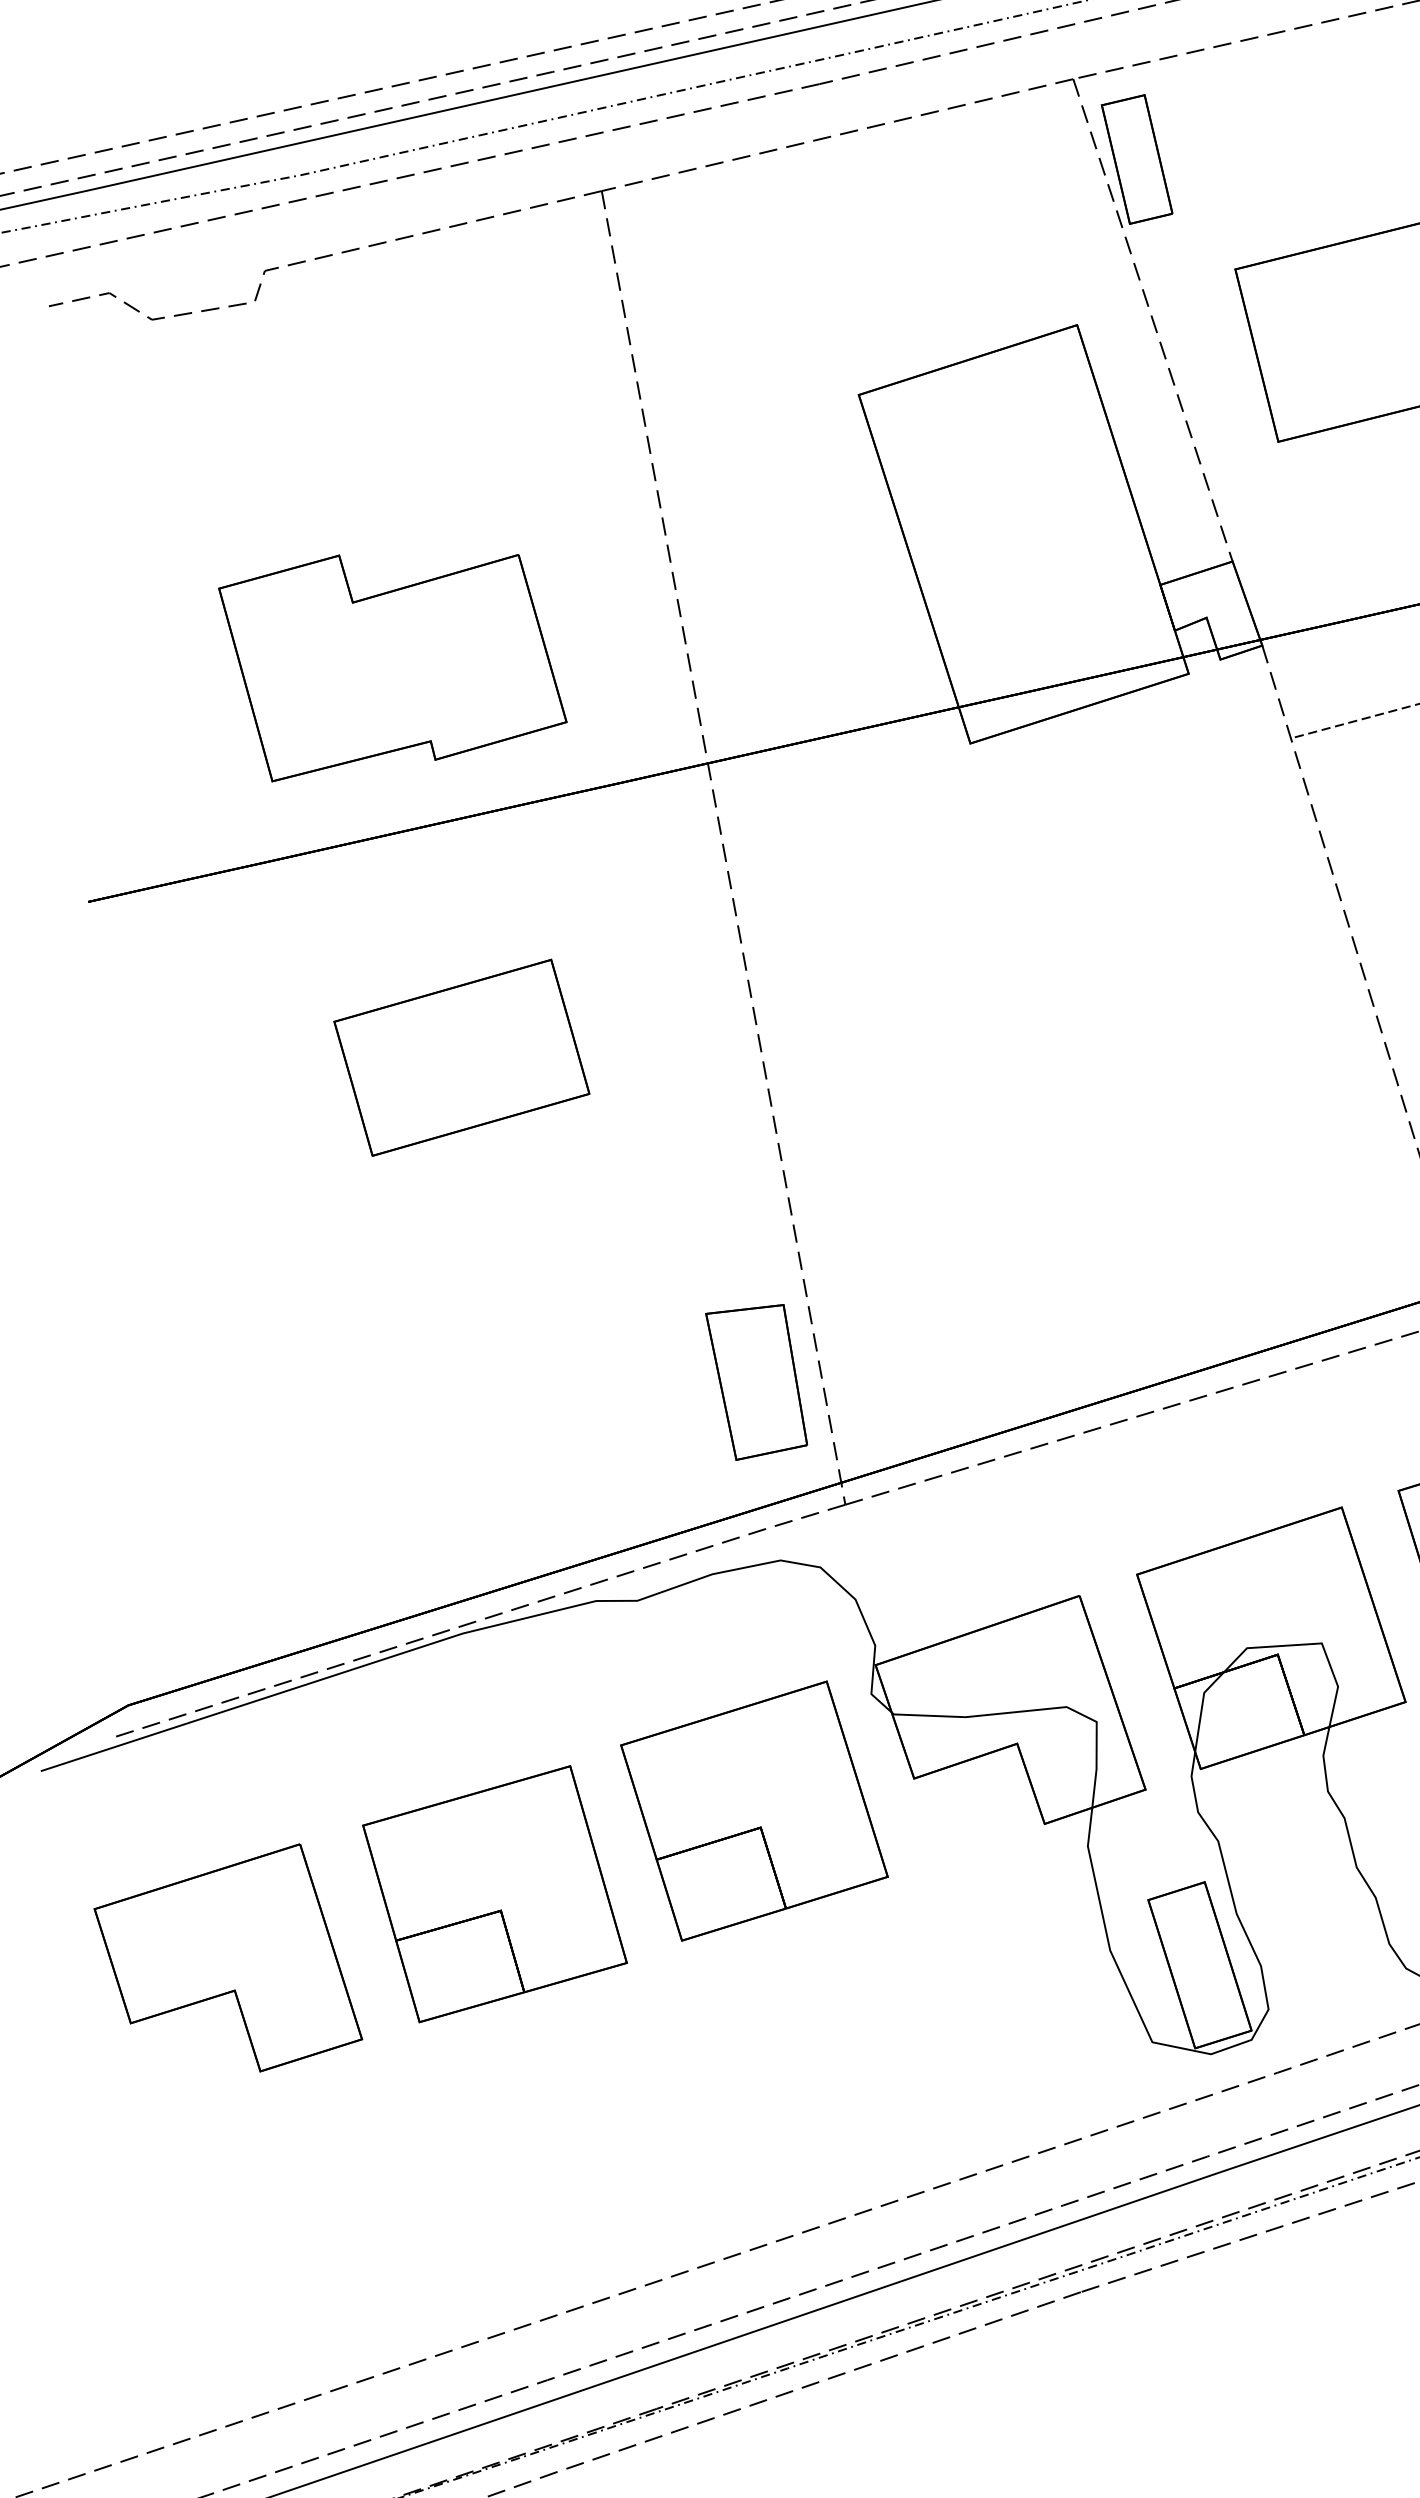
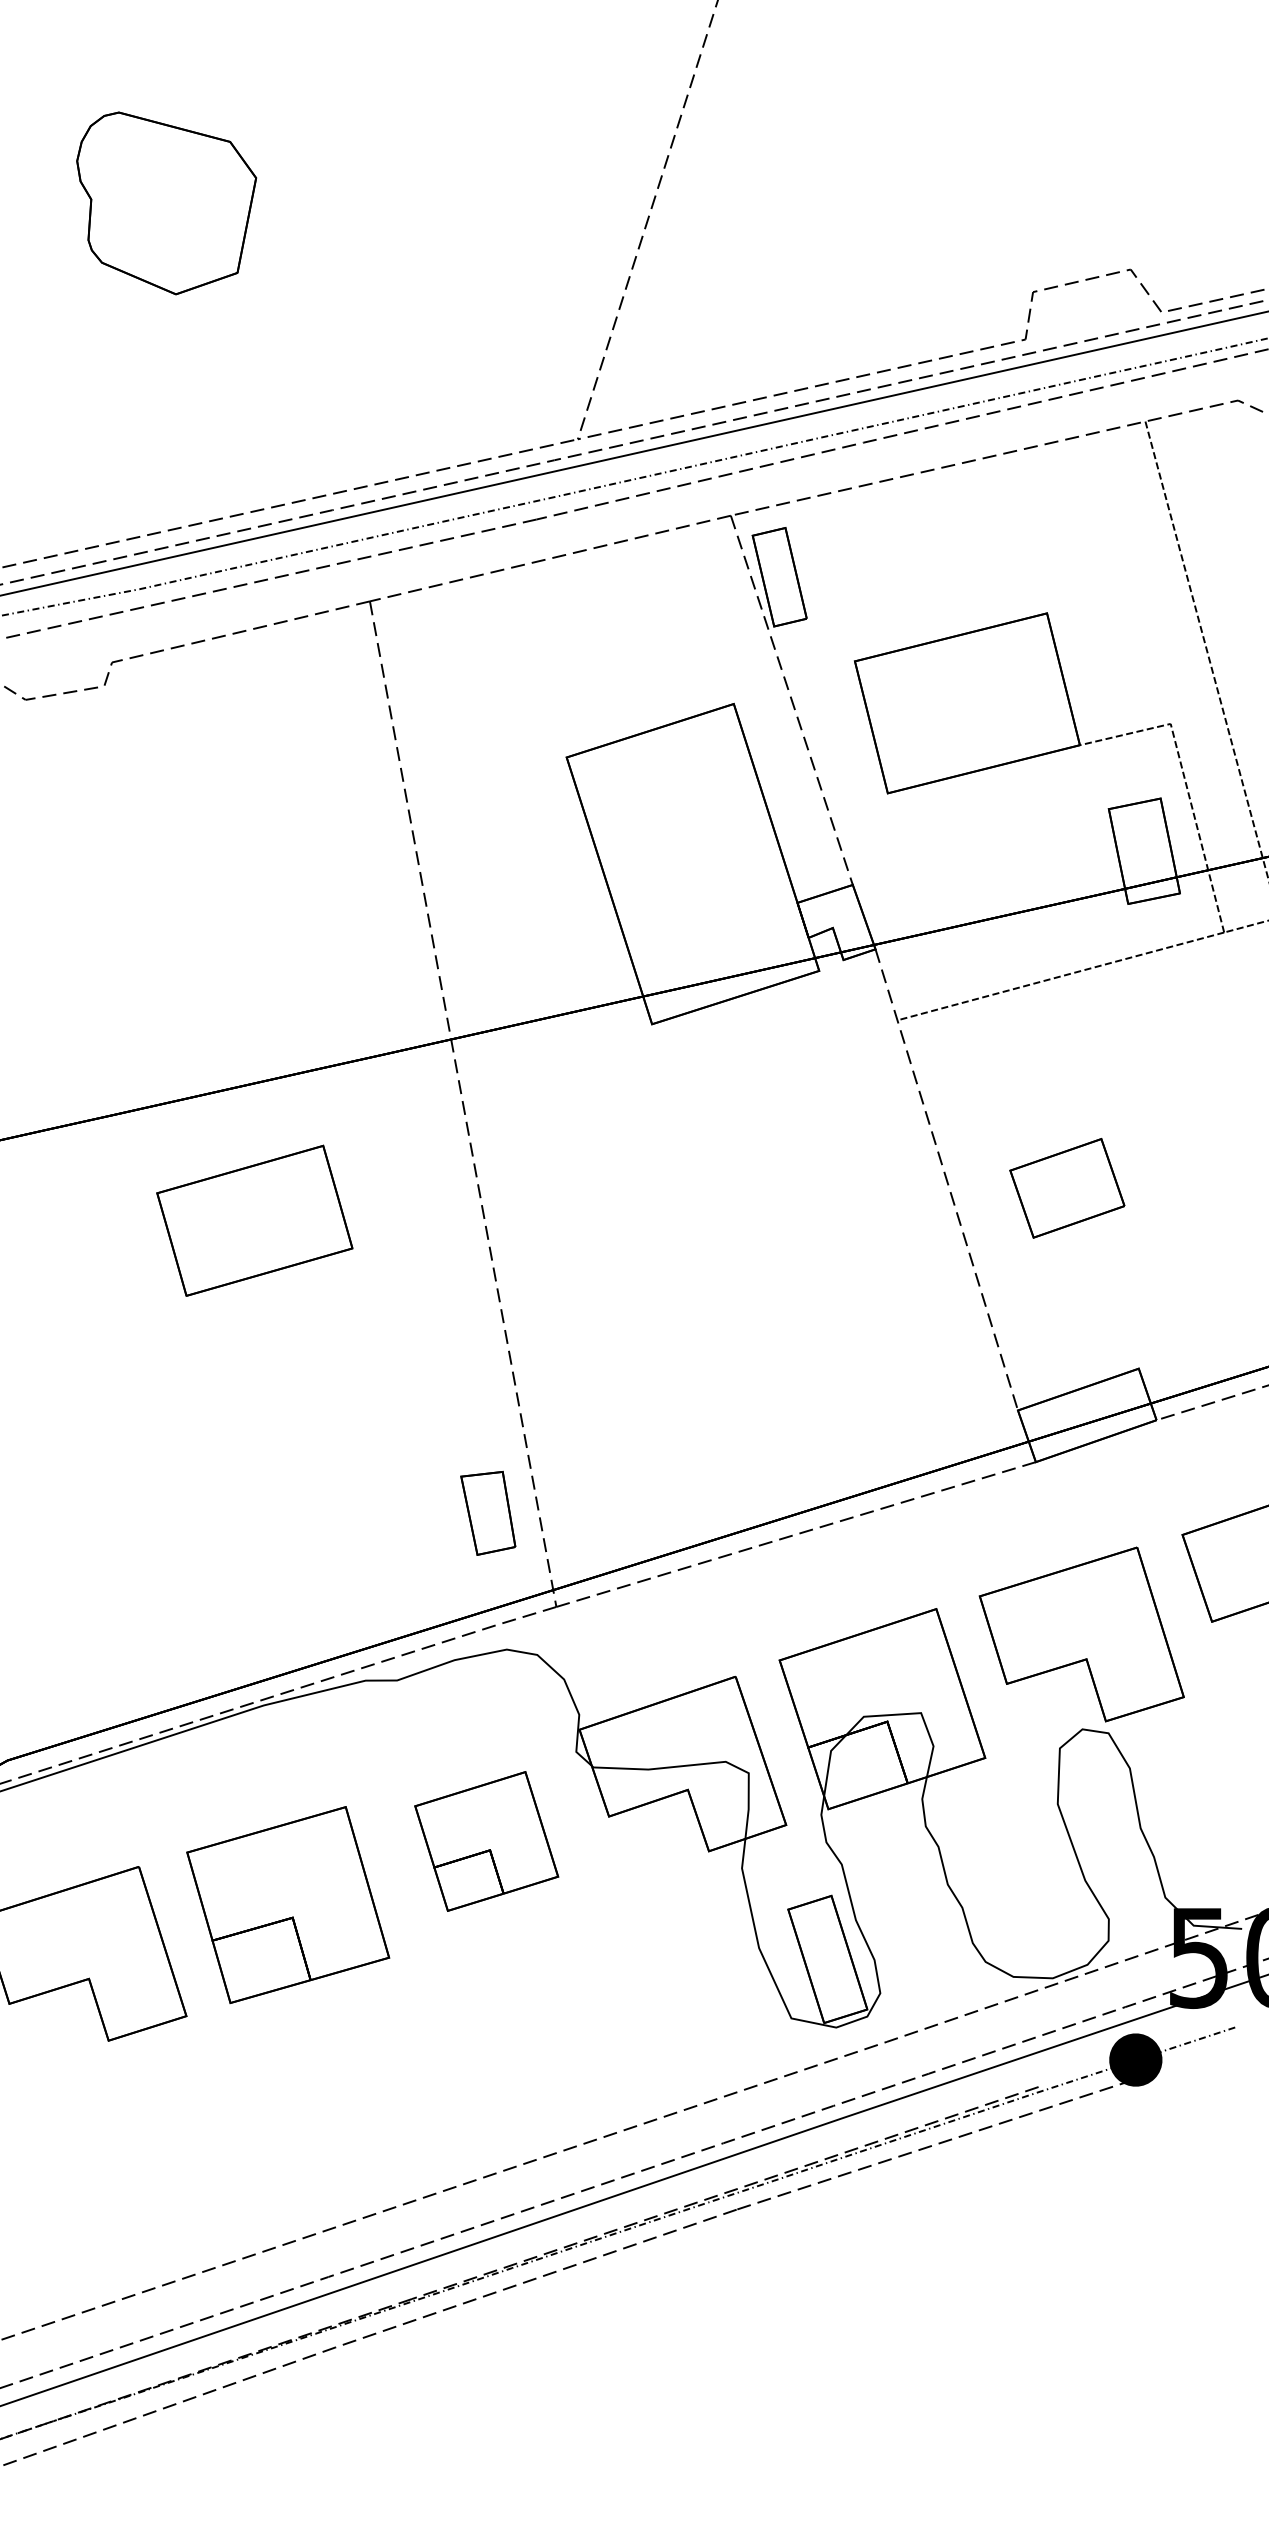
part: (392, 668) -> (209, 966), removed
part: (461, 1057) -> (254, 1220), moved
part: (755, 1382) -> (487, 1513), size x0.7
part: (754, 1811) -> (486, 1841), size x0.7

